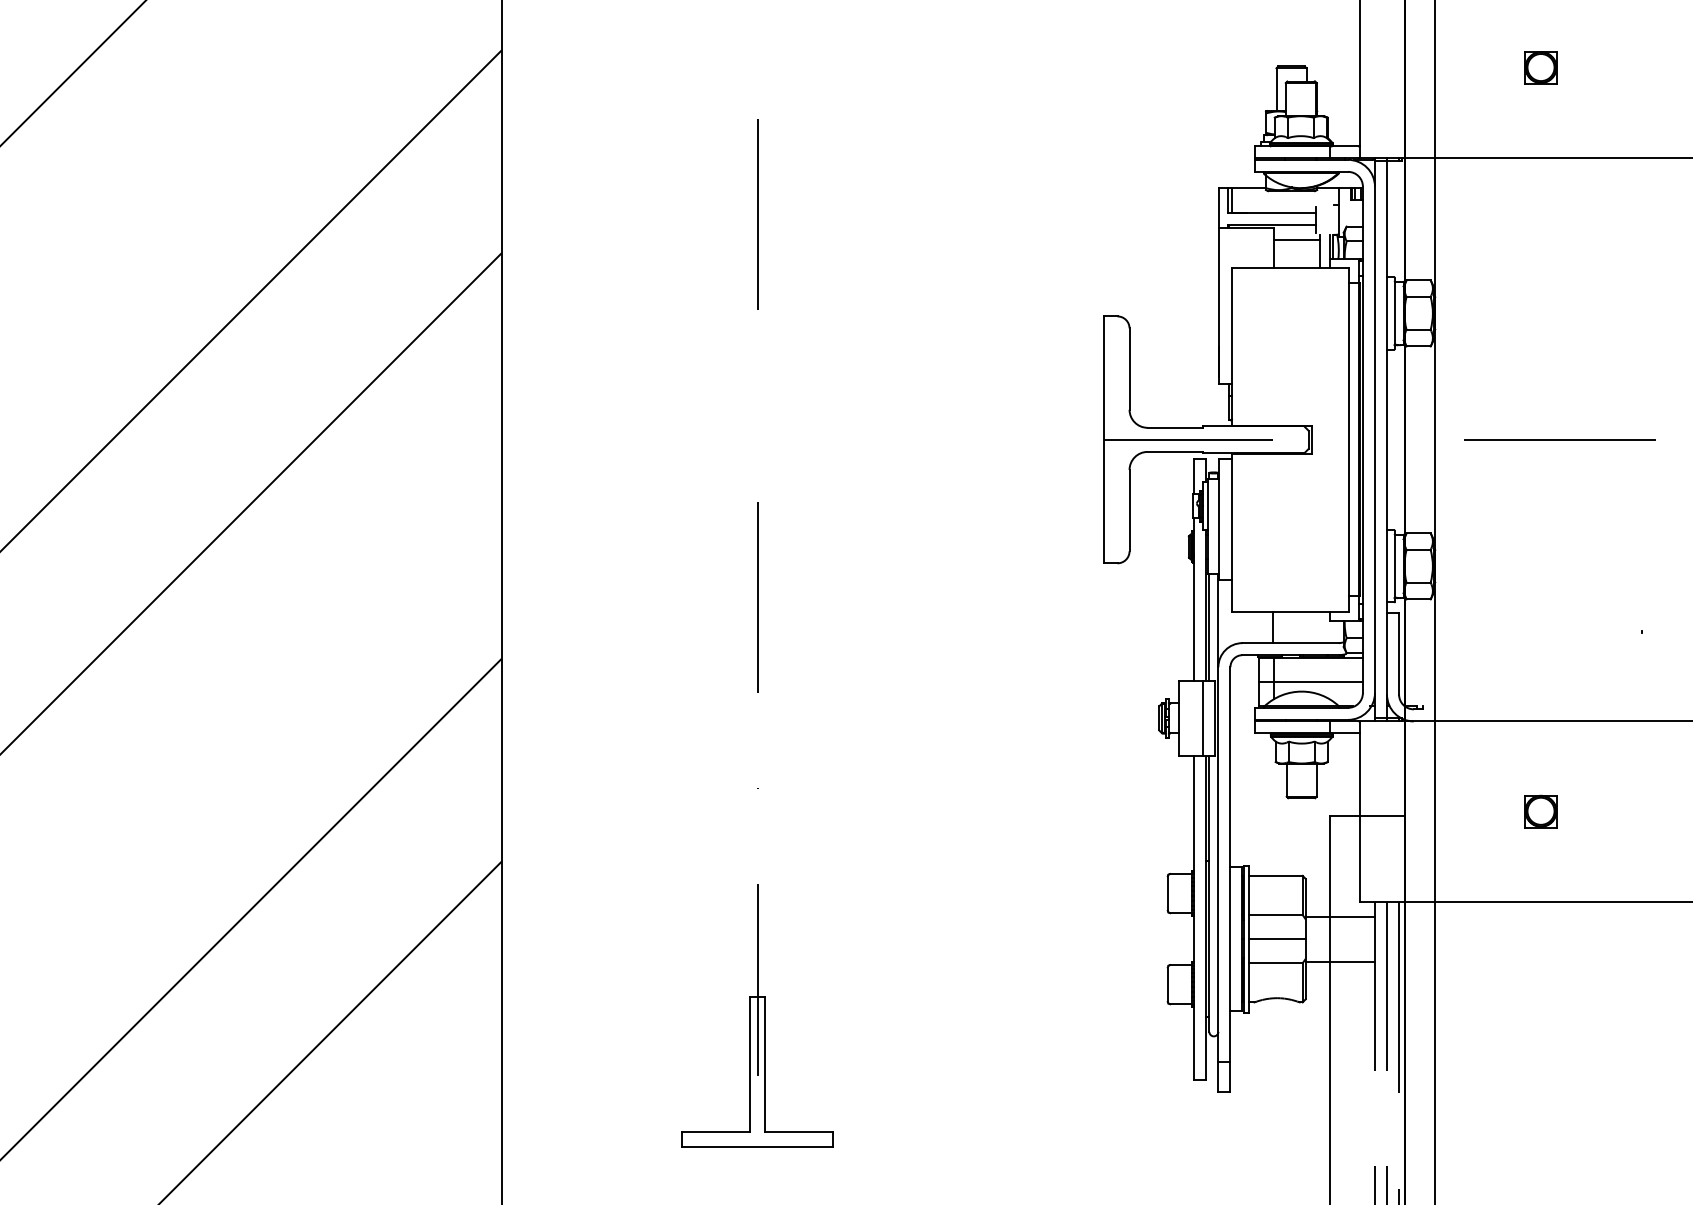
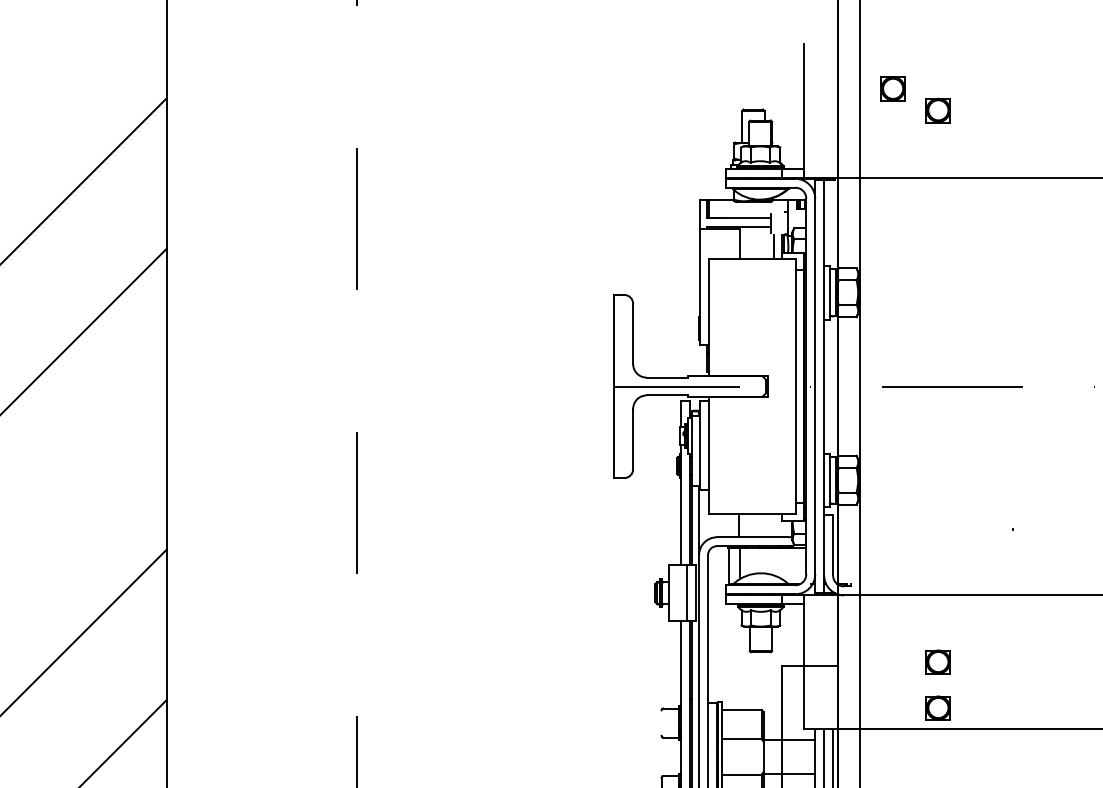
part: (1479, 38) -> (892, 88), added
line: (1296, 239) -> (757, 237), removed
line: (1310, 681) -> (767, 565), removed
part: (1540, 873) -> (938, 708), added
line: (1167, 893) -> (661, 723), removed
line: (1276, 939) -> (742, 757), removed

